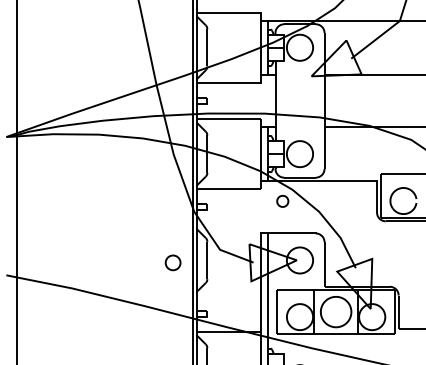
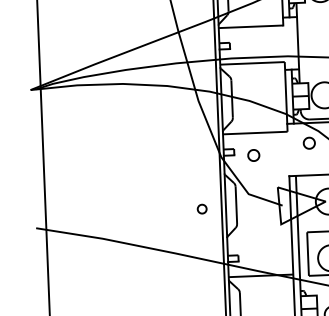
part: (226, 210) -> (253, 154), added
part: (172, 262) -> (201, 208), size x0.6

